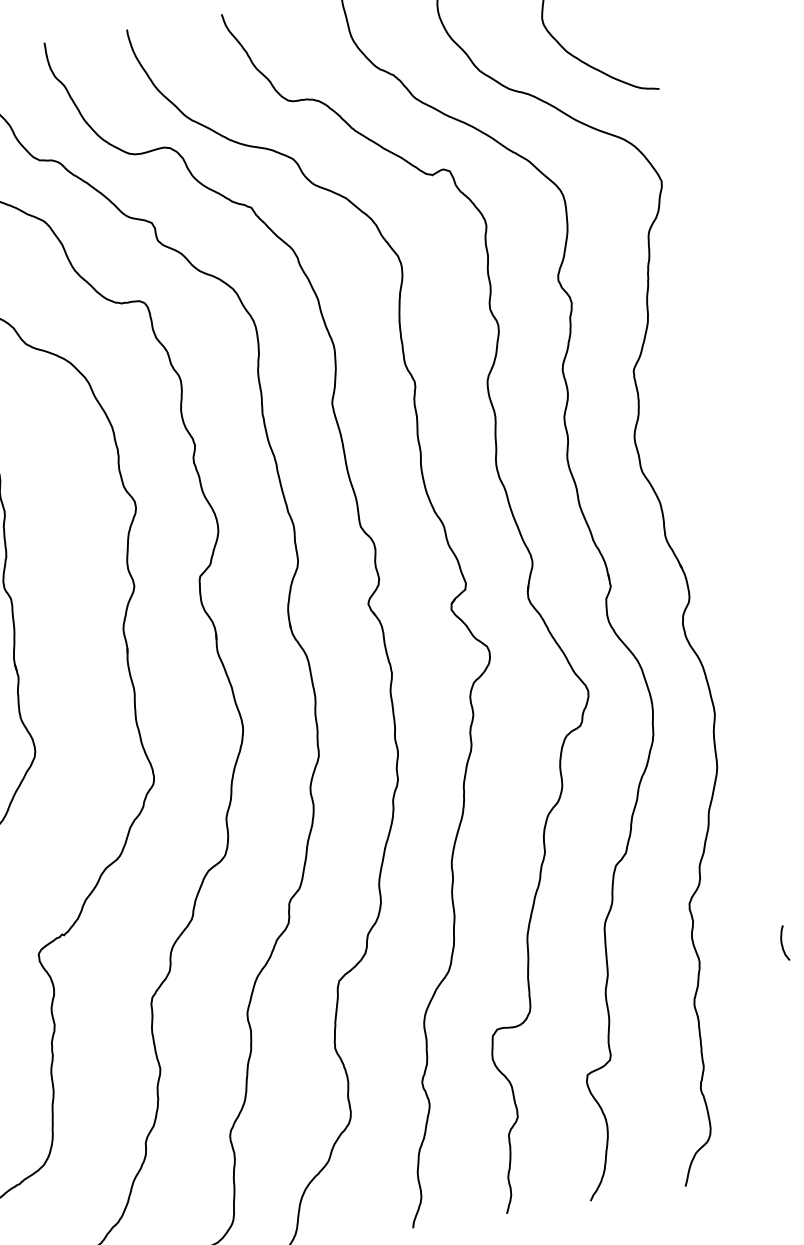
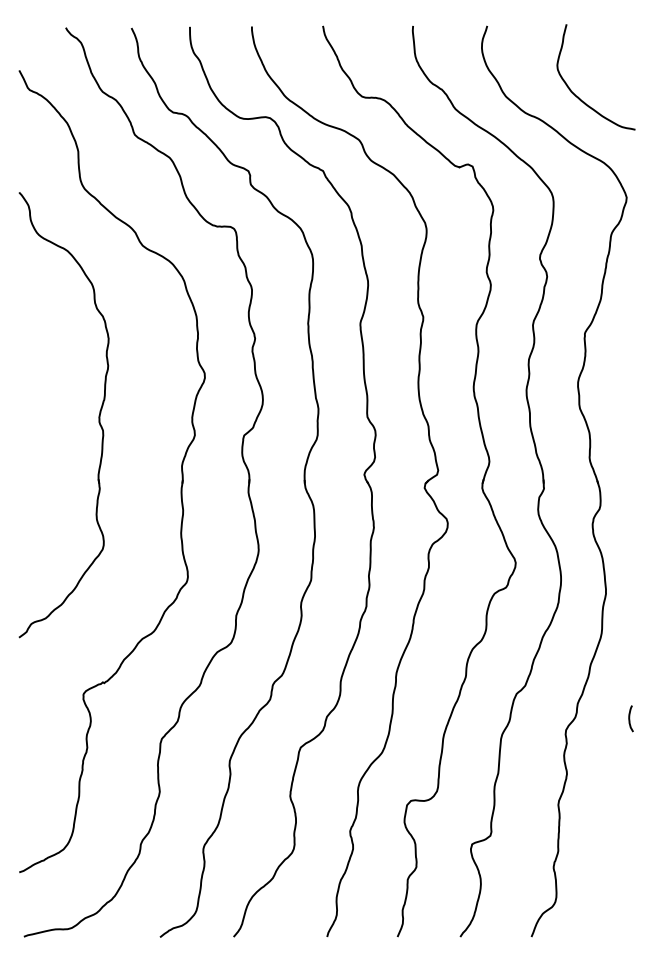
curve: (783, 943) -> (630, 718), moved

